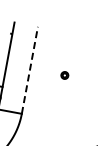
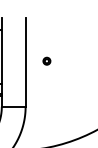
line: (29, 70) -> (25, 62), dashed -> solid
part: (64, 74) -> (46, 60), moved

